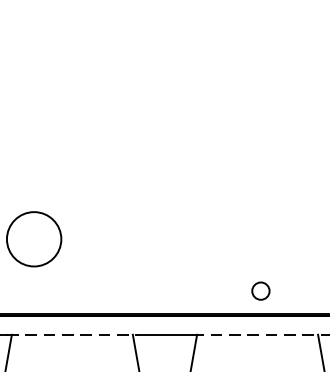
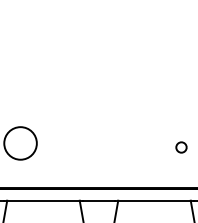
circle: (260, 291) -> (181, 147), moved
line: (72, 334) -> (43, 200), dashed -> solid
line: (259, 334) -> (155, 200), dashed -> solid

